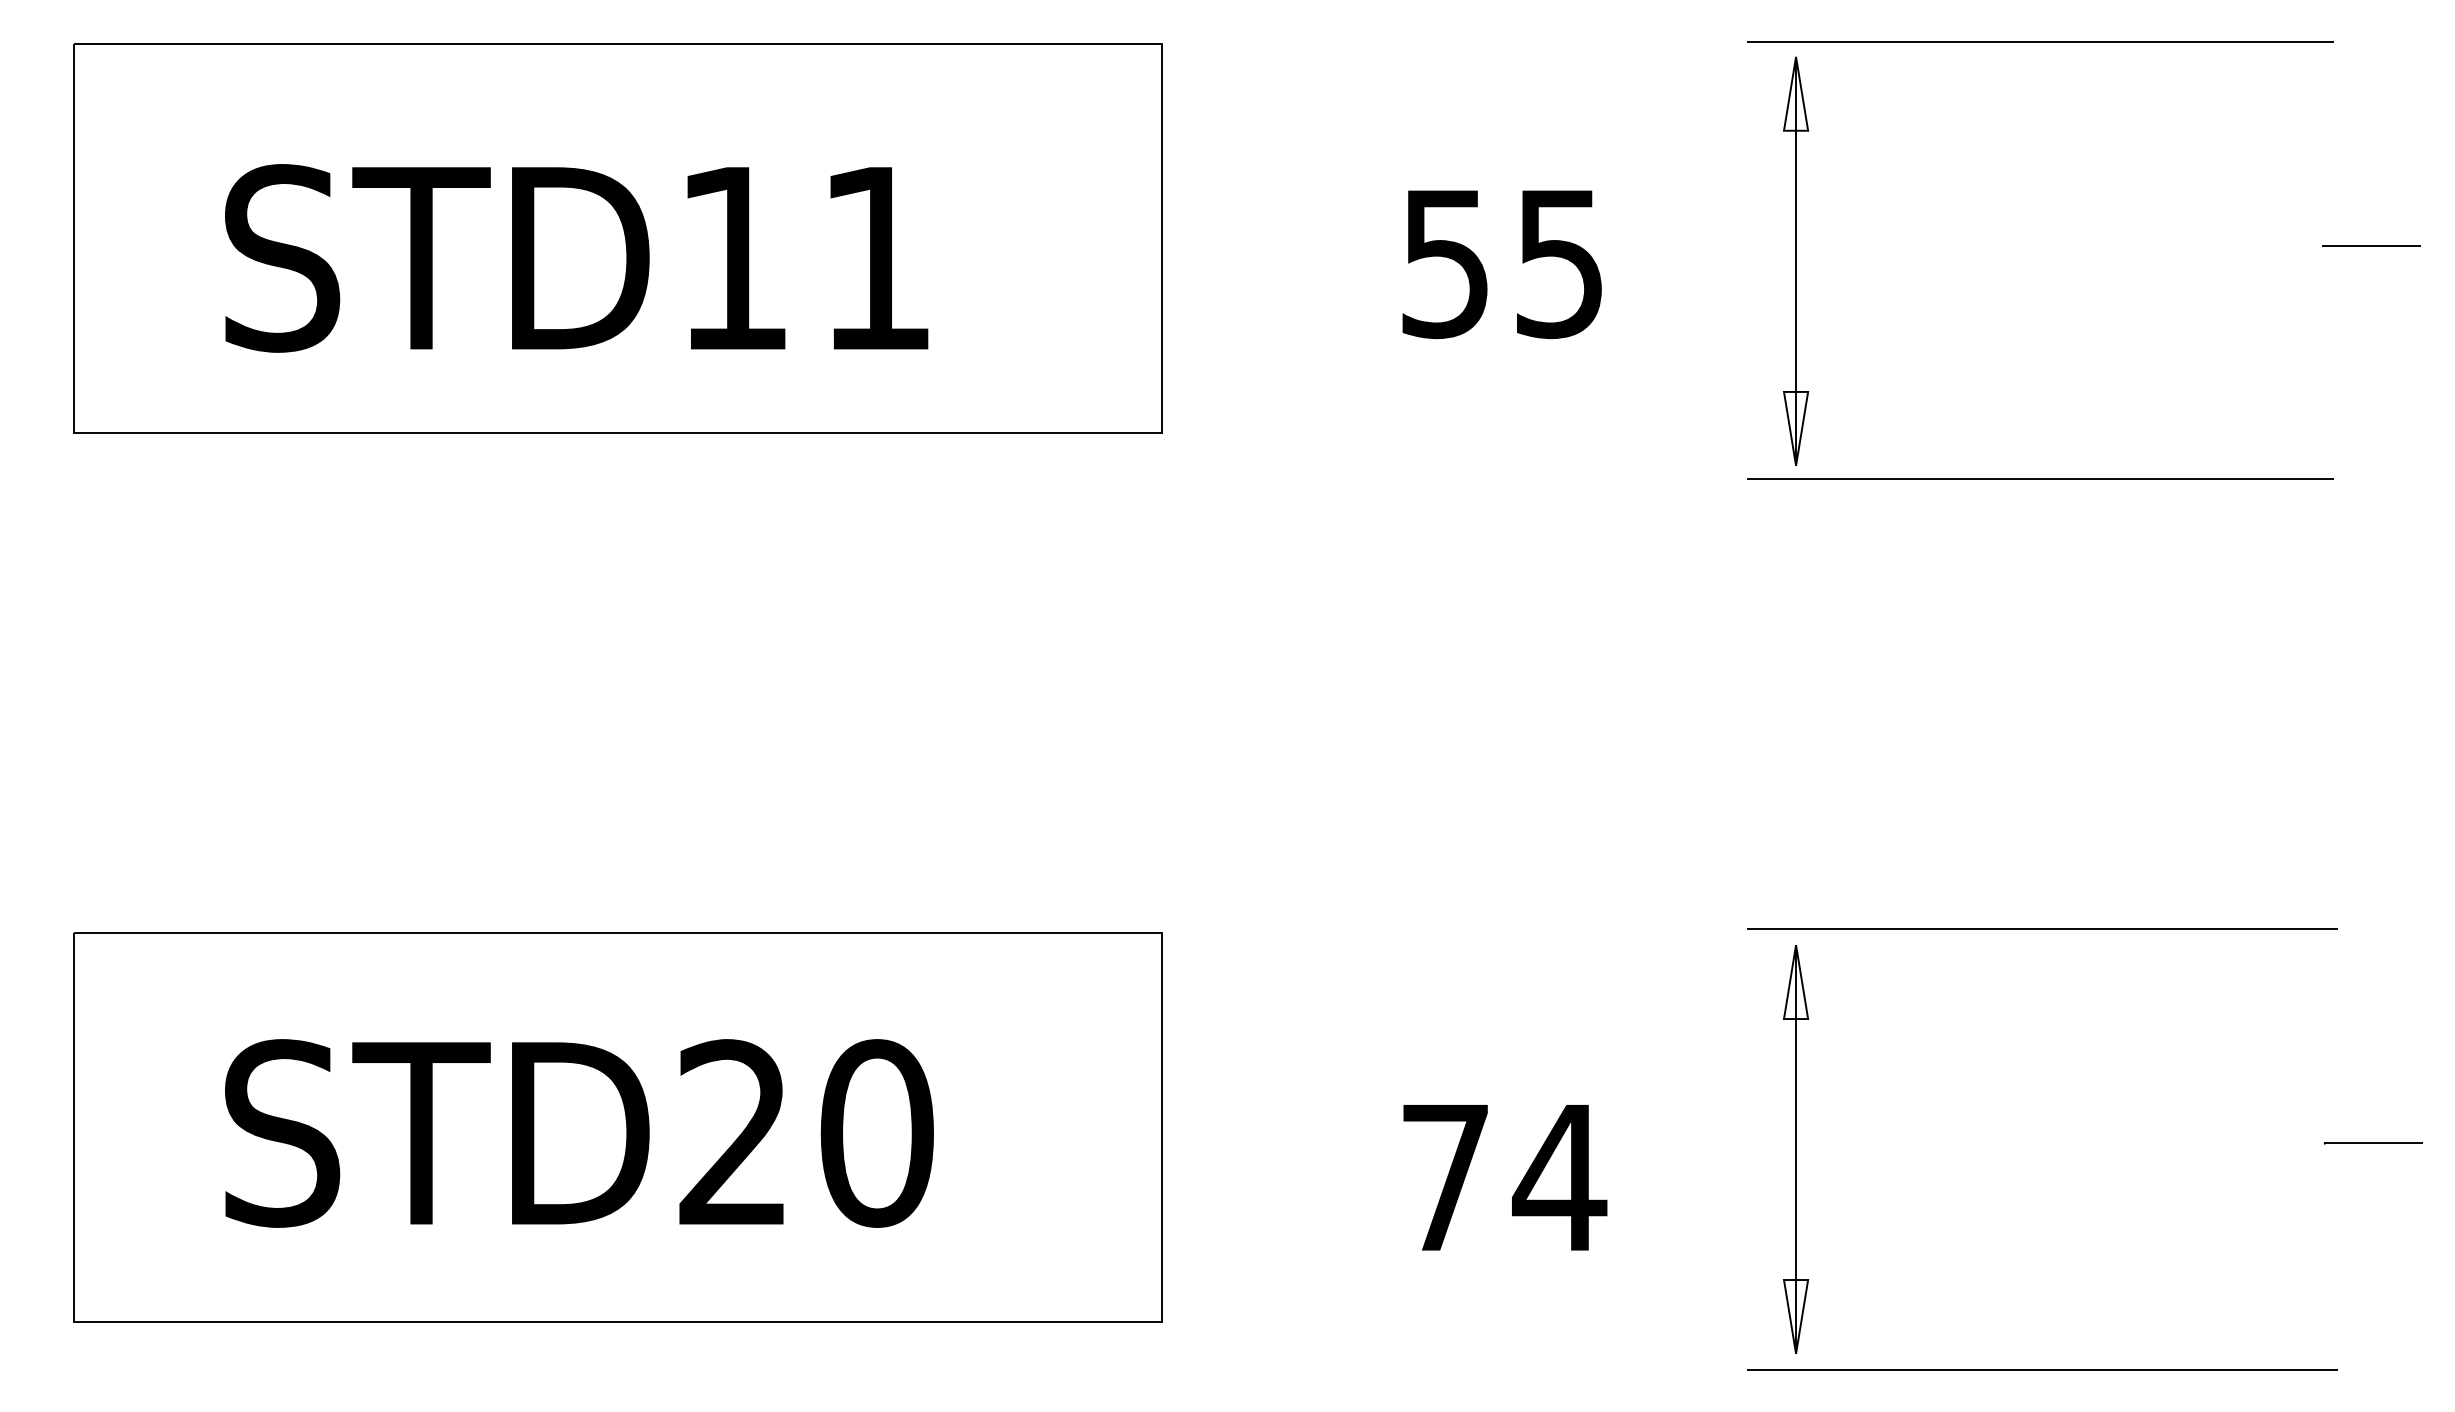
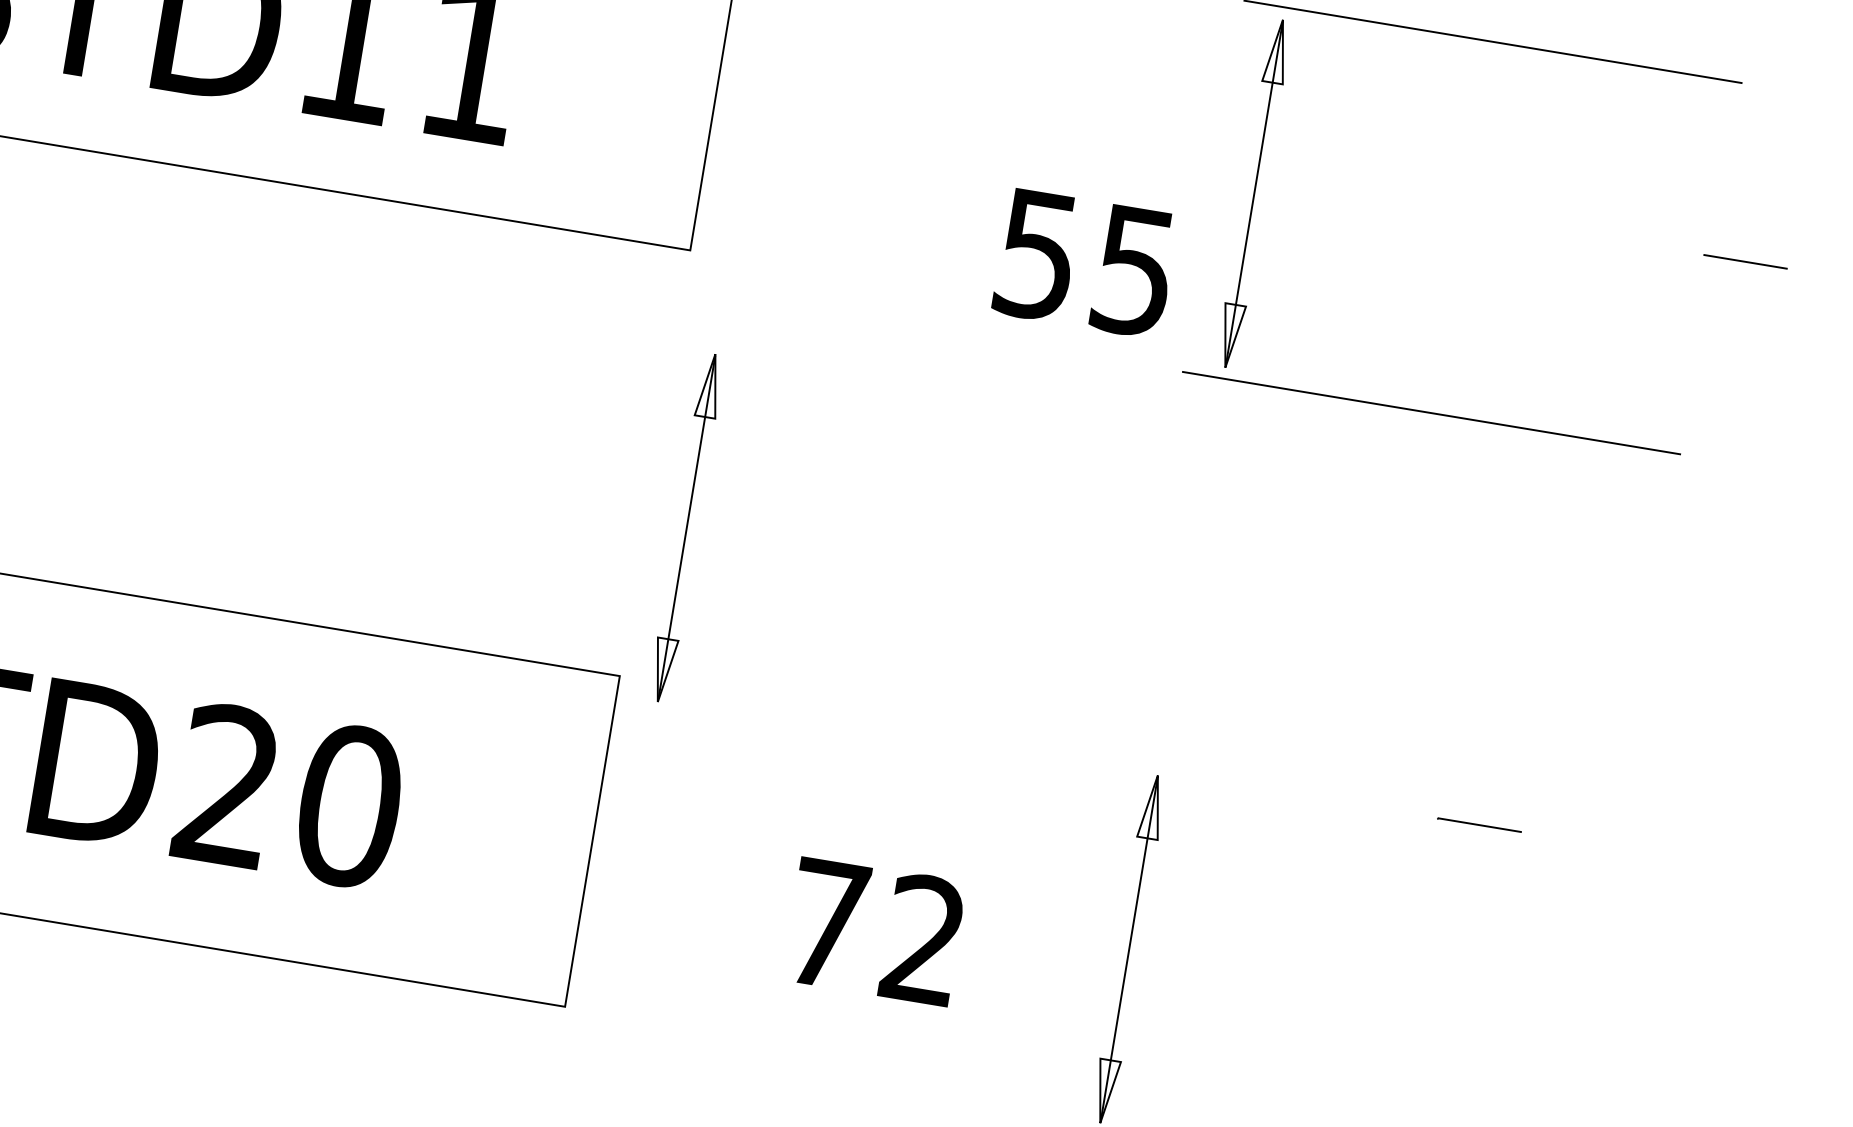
text: (1501, 264) -> (1084, 263), moved
part: (1210, 750) -> (687, 527), added
line: (2042, 928) -> (1369, 796), removed
line: (2372, 1143) -> (1478, 825), moved
text: (1559, 1176) -> (924, 938), 74 -> 72

